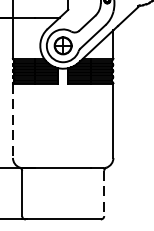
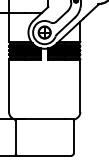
line: (13, 121) -> (9, 86), dashed -> solid
line: (103, 193) -> (73, 137), dashed -> solid

